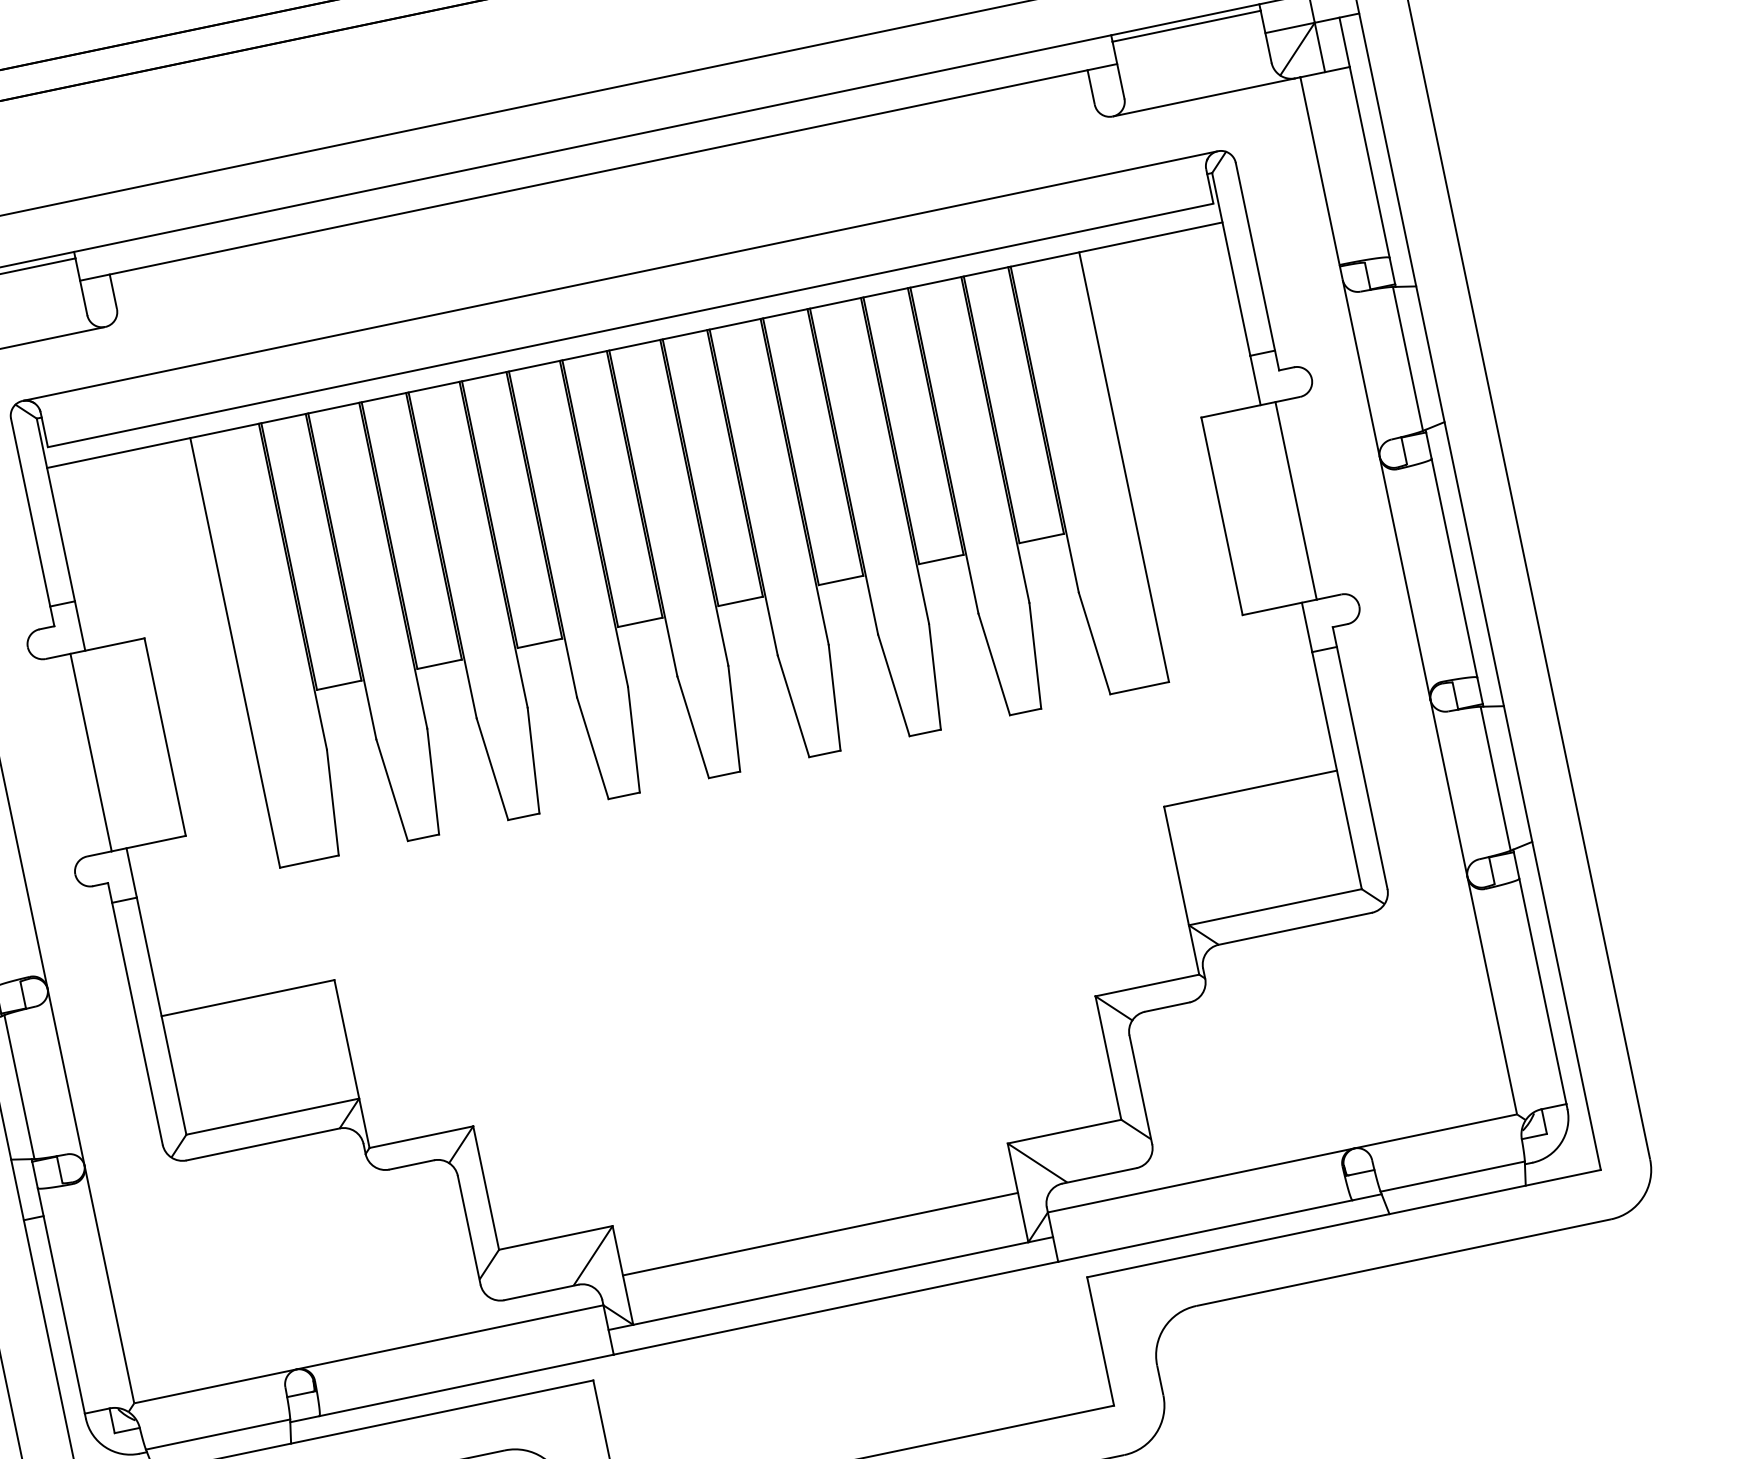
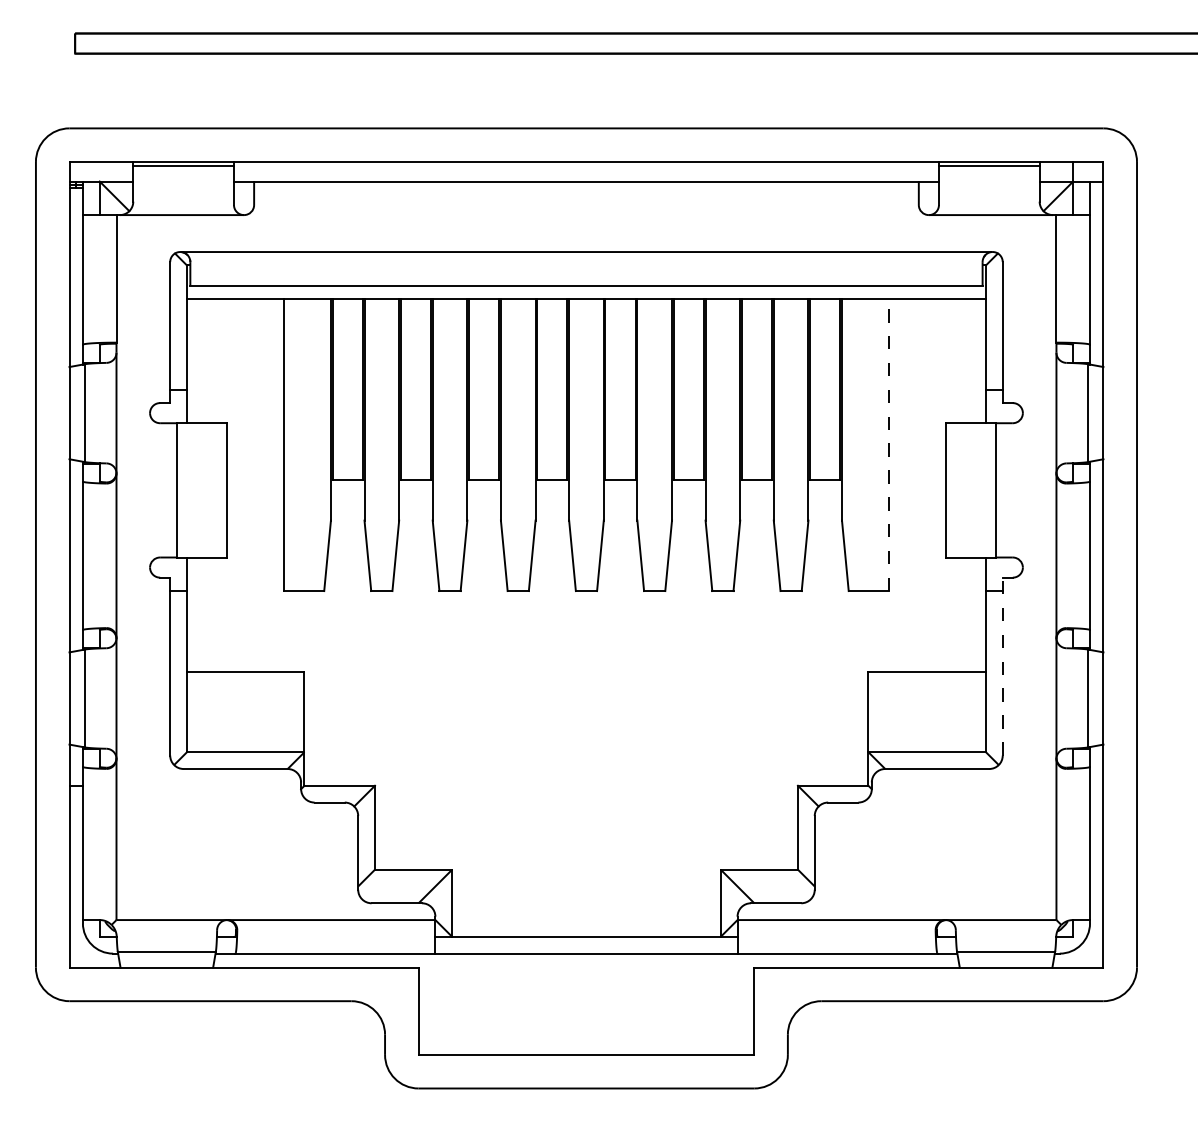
line: (1123, 466) -> (888, 444), solid -> dashed
line: (1359, 757) -> (1002, 666), solid -> dashed
line: (820, 1234) -> (586, 903), removed

